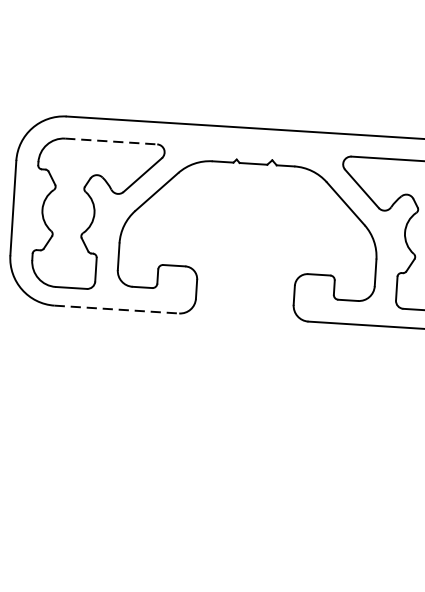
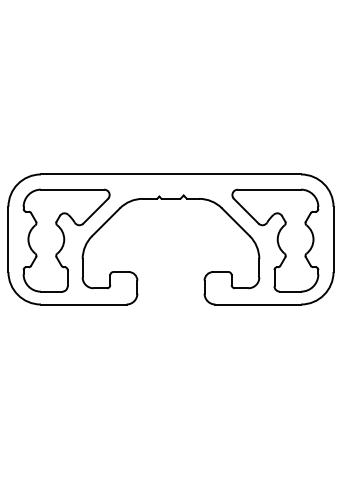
line: (111, 141) -> (72, 189), dashed -> solid
line: (116, 309) -> (83, 304), dashed -> solid

